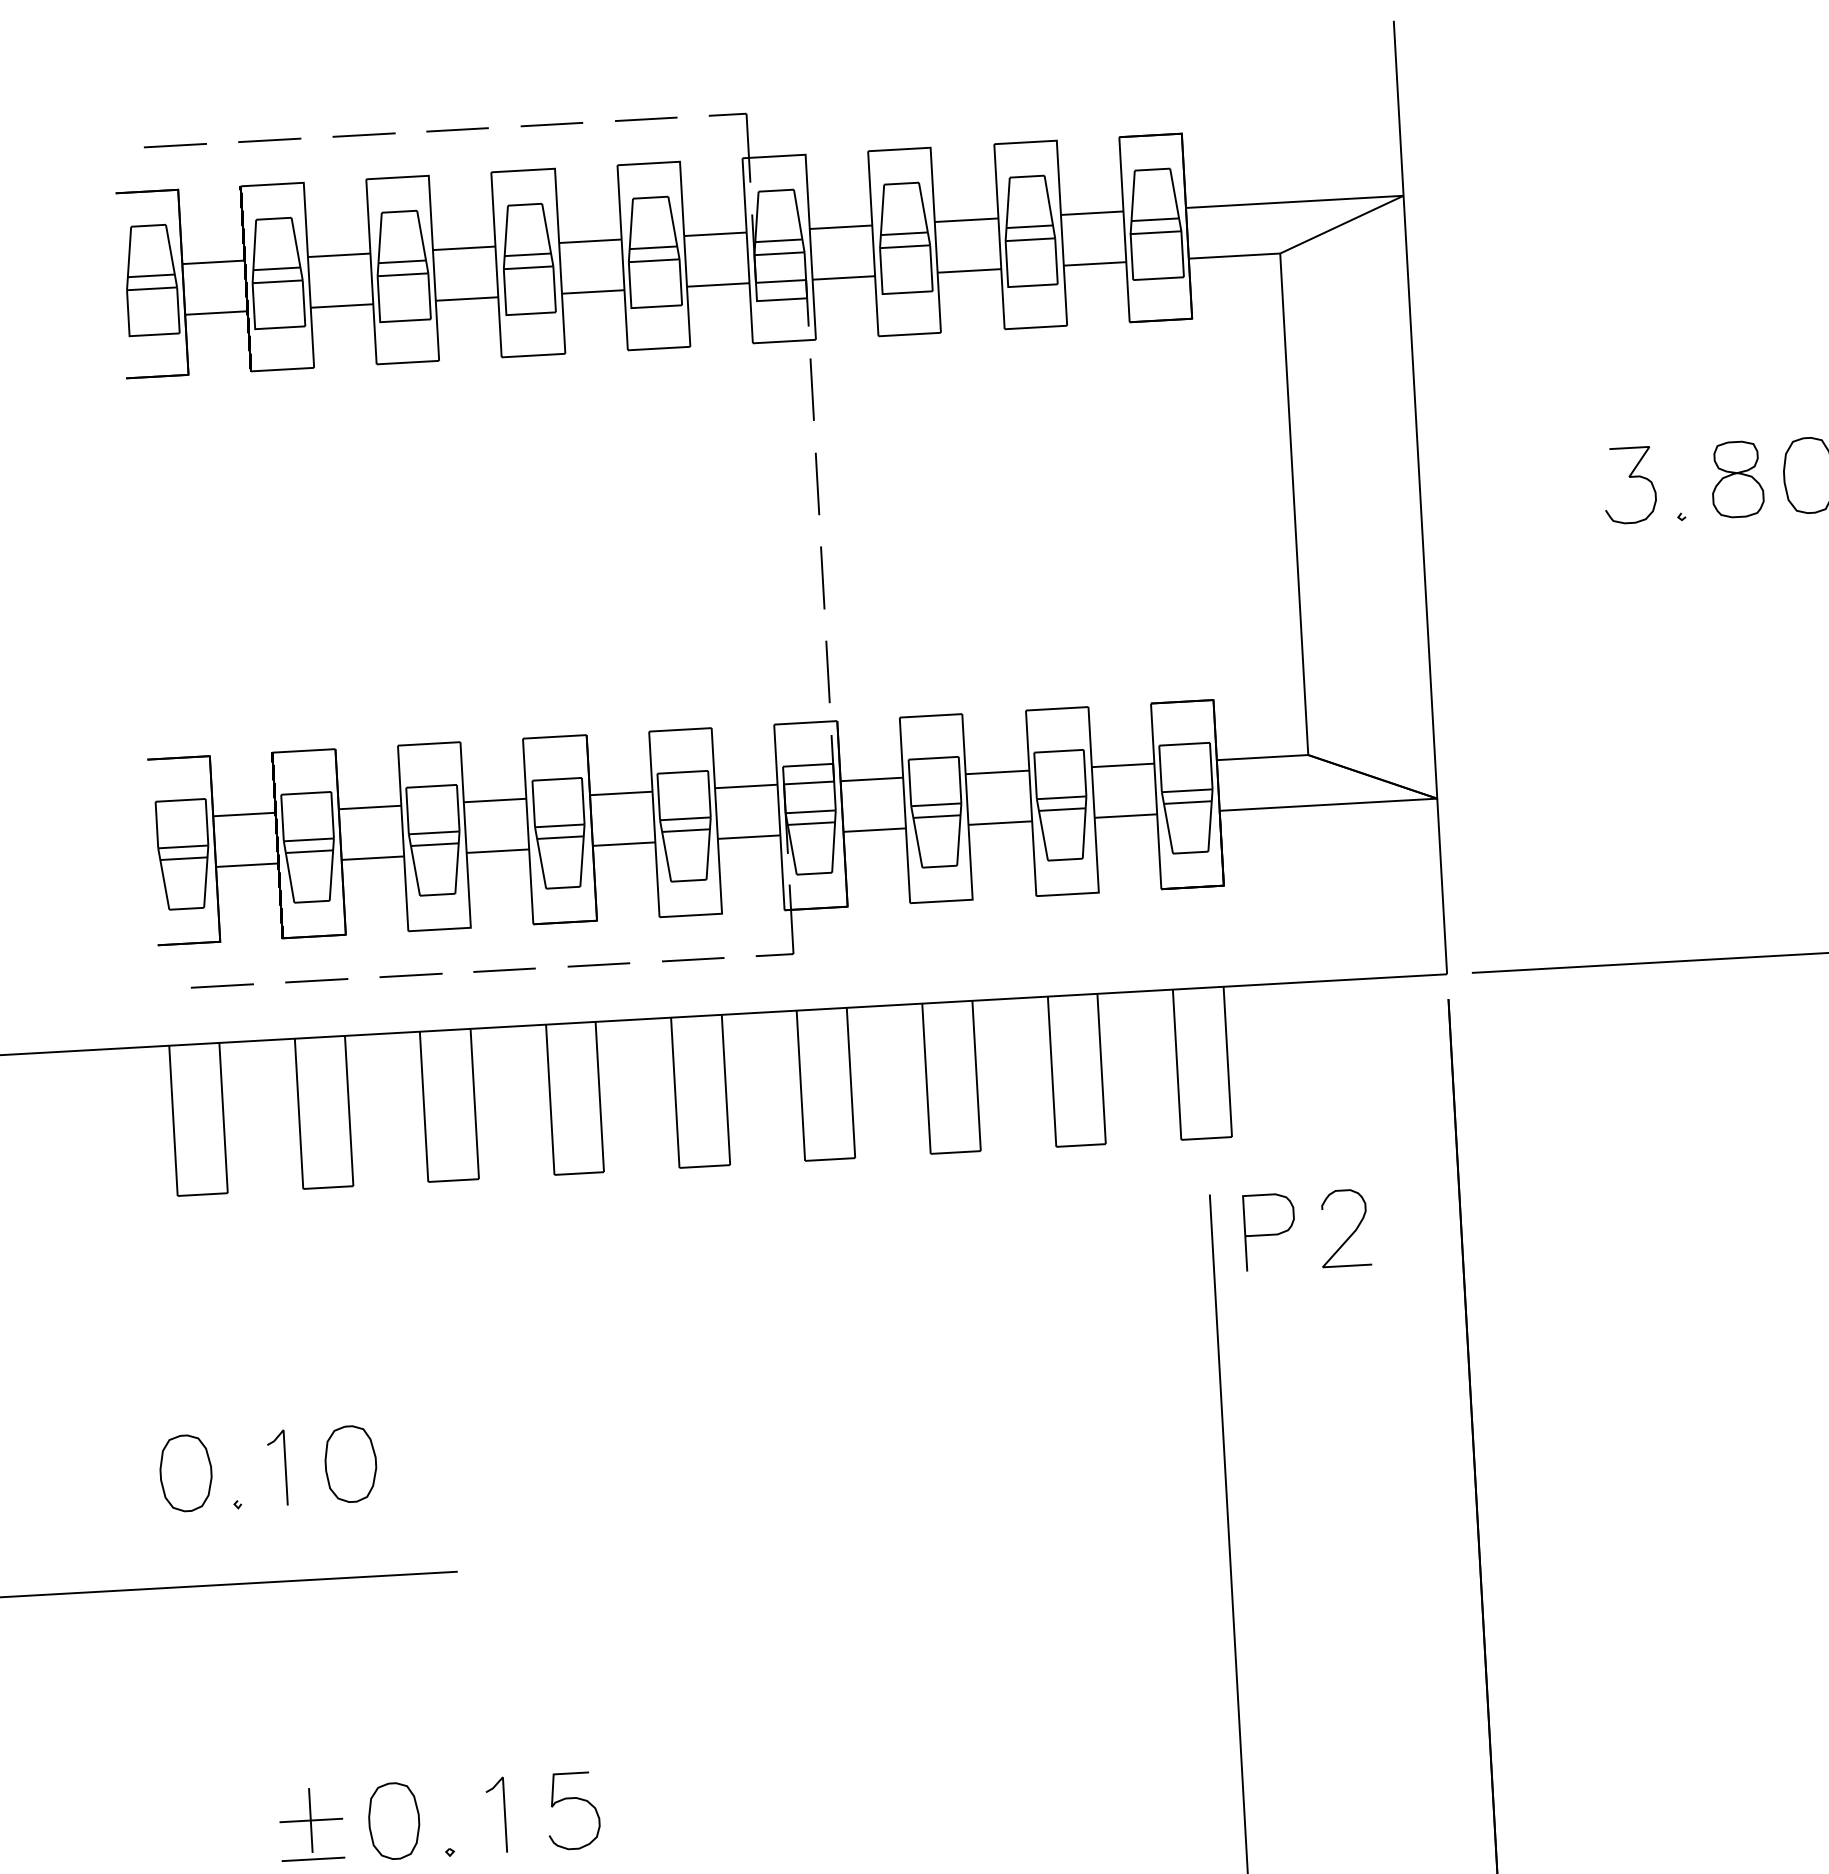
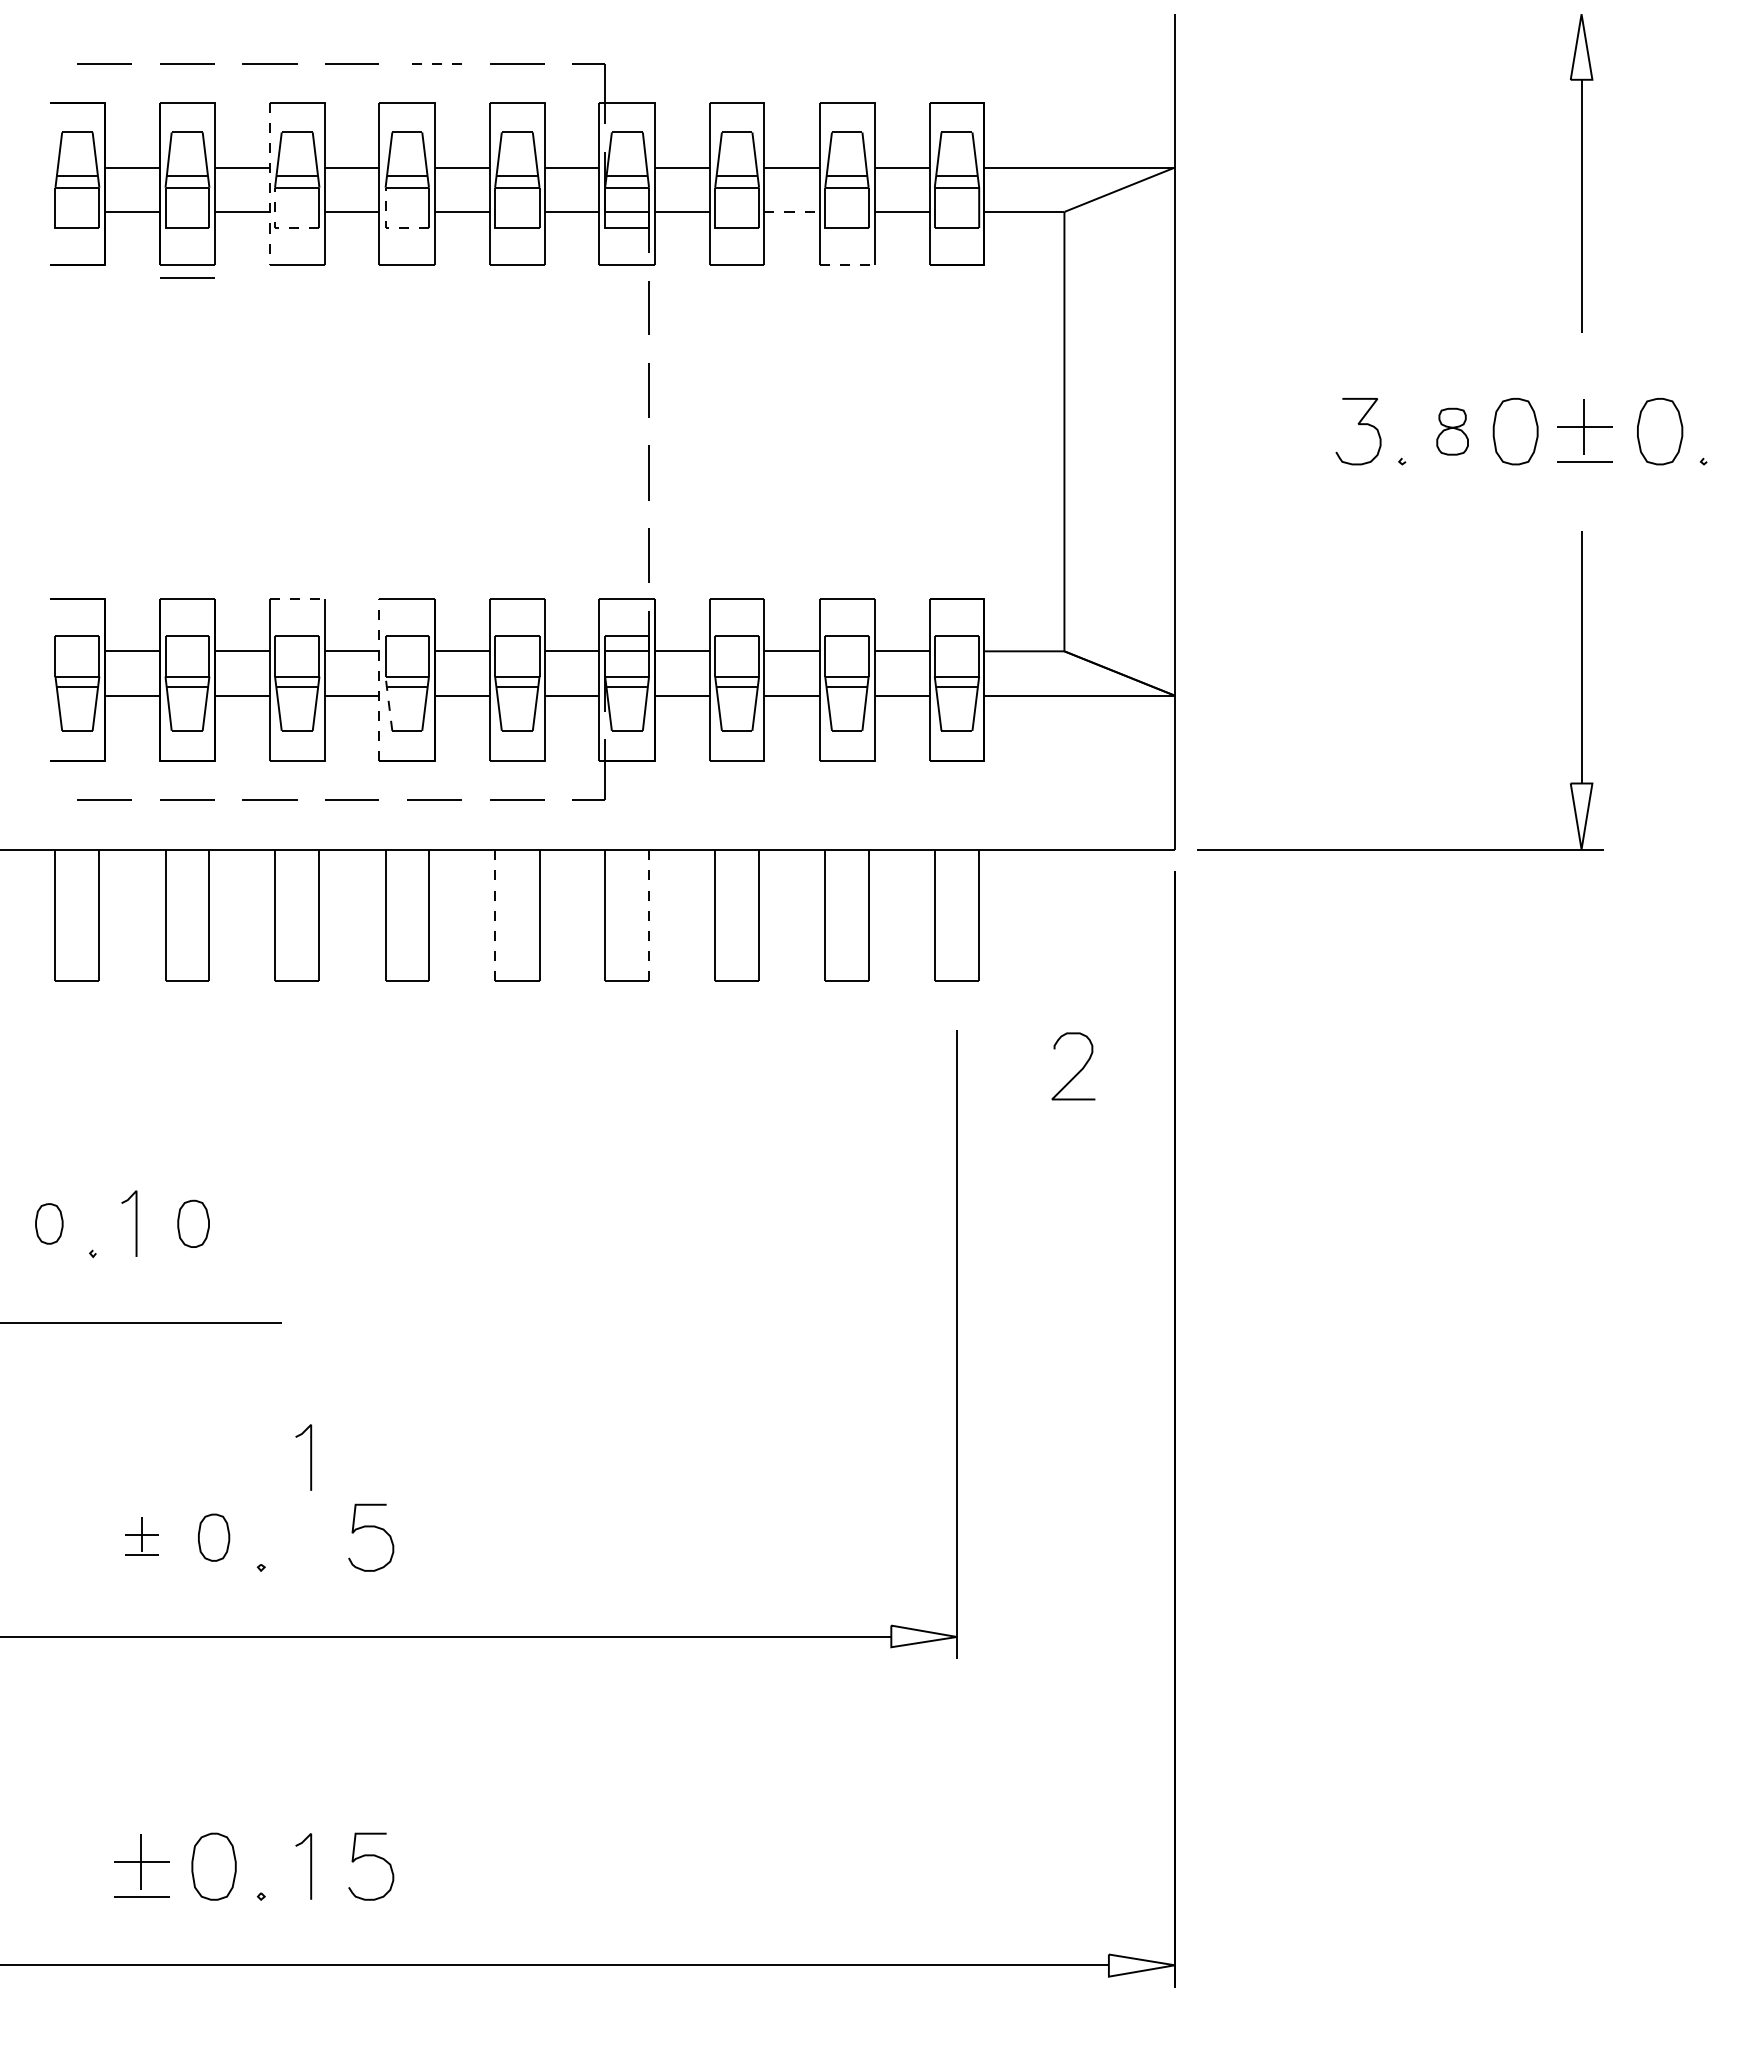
line: (551, 124) -> (434, 63), solid -> dashed
line: (969, 270) -> (792, 211), solid -> dashed
line: (371, 272) -> (269, 184), solid -> dashed
line: (507, 314) -> (386, 227), solid -> dashed
line: (381, 321) -> (276, 227), solid -> dashed
line: (1035, 327) -> (847, 264), solid -> dashed
line: (283, 384) -> (187, 277), added
part: (1737, 479) -> (1452, 431), size x0.7
line: (429, 743) -> (297, 598), solid -> dashed
line: (528, 830) -> (379, 679), solid -> dashed
line: (540, 857) -> (388, 703), solid -> dashed
line: (851, 1083) -> (649, 915), solid -> dashed
line: (675, 1092) -> (495, 915), solid -> dashed
curve: (1269, 1233) -> (1007, 1067), removed
part: (350, 1463) -> (193, 1223), size x0.7
part: (186, 1472) -> (49, 1223), size x0.6
line: (504, 1814) -> (310, 1457), moved
part: (393, 1820) -> (213, 1537), size x0.7
part: (311, 1824) -> (141, 1536), size x0.6

